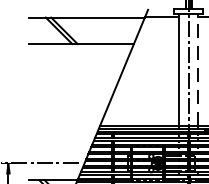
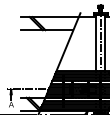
line: (198, 70) -> (105, 43), dashed -> solid

